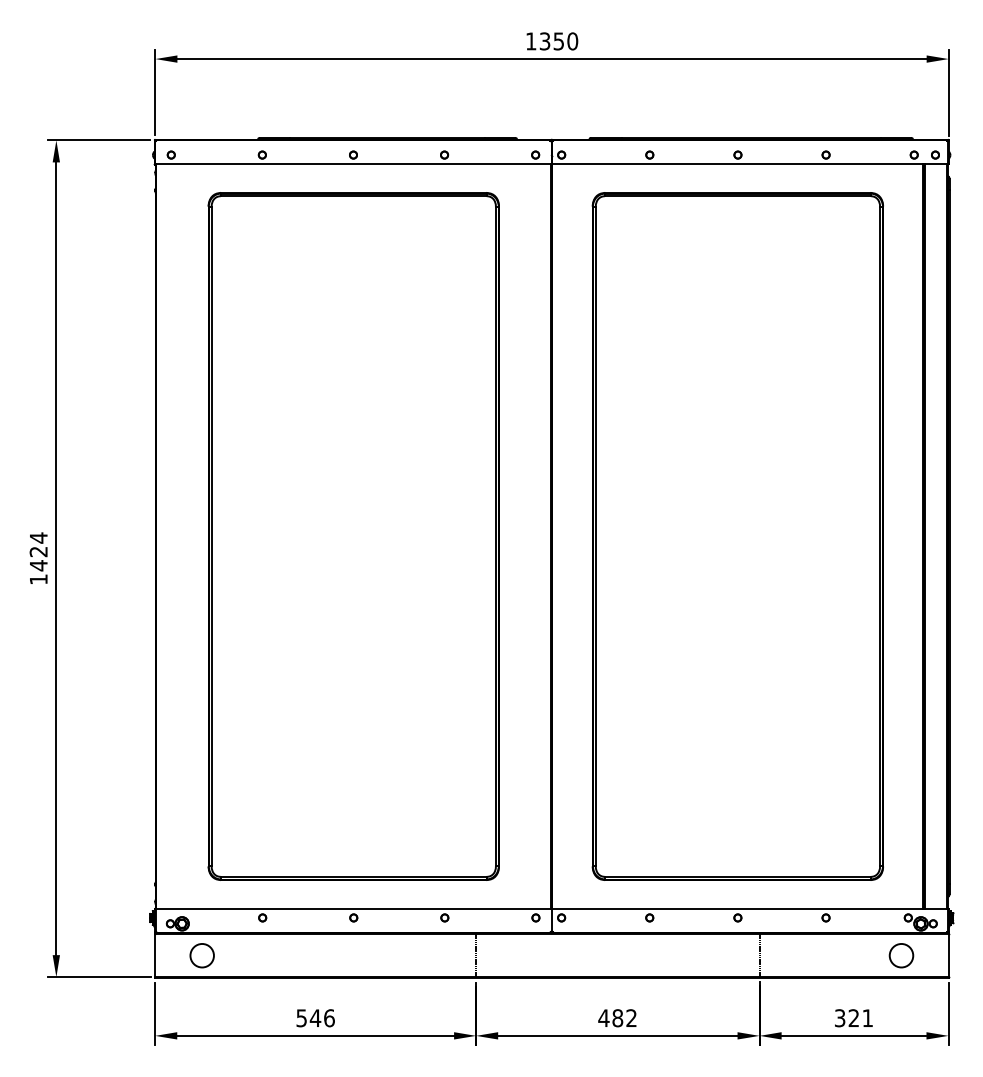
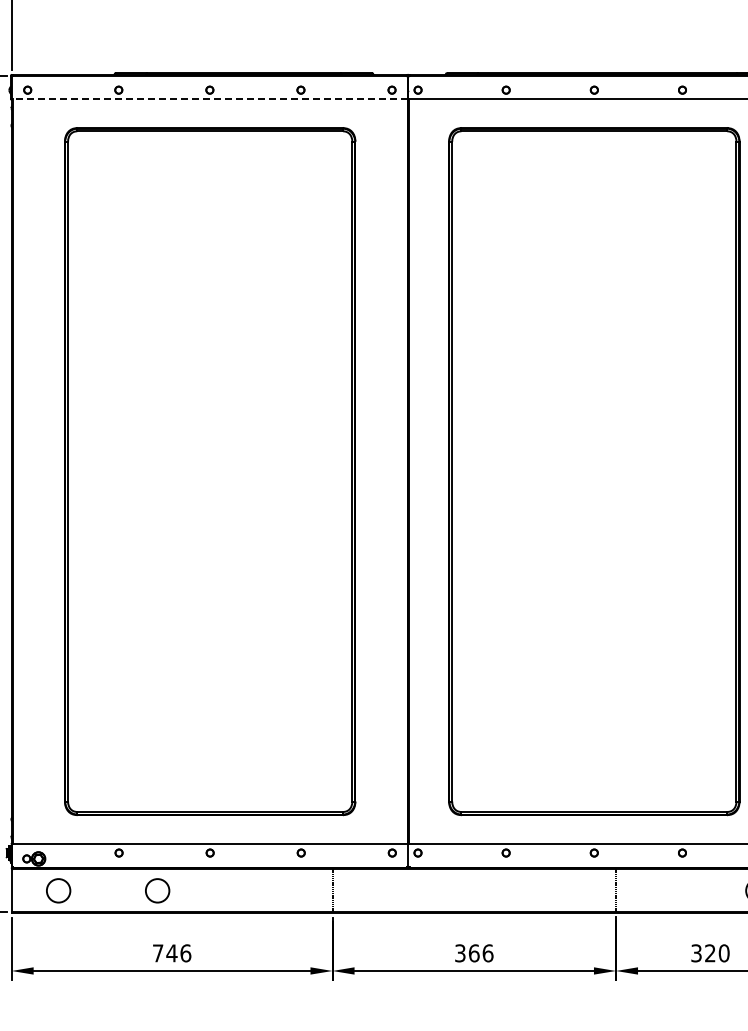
line: (352, 163) -> (208, 98), solid -> dashed
circle: (300, 955) -> (156, 890), added
text: (301, 1018) -> (157, 953), 546 -> 746
text: (617, 1018) -> (473, 953), 482 -> 366
text: (867, 1018) -> (723, 953), 321 -> 320

